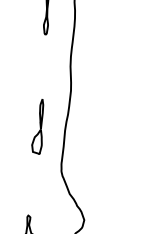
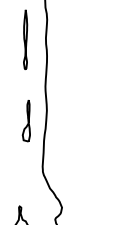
part: (36, 127) -> (25, 121), moved

